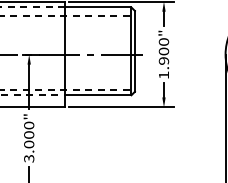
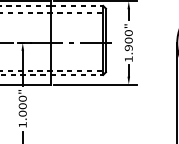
line: (98, 7) -> (77, 5), solid -> dashed
line: (98, 95) -> (77, 75), solid -> dashed
text: (29, 158) -> (23, 124), 3.000" -> 1.000"

